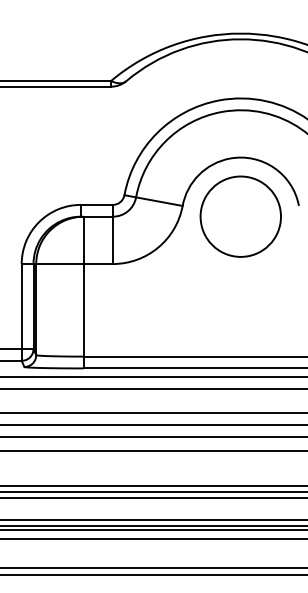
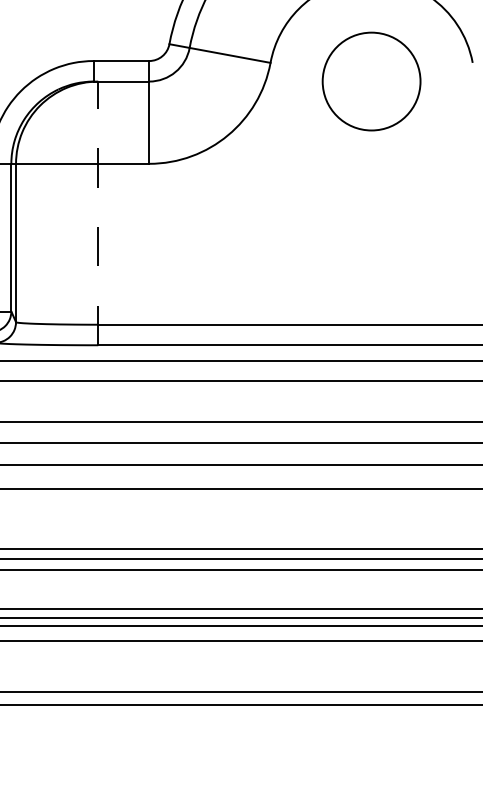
circle: (240, 216) -> (371, 81), size x0.7
line: (83, 292) -> (98, 213), solid -> dashed

